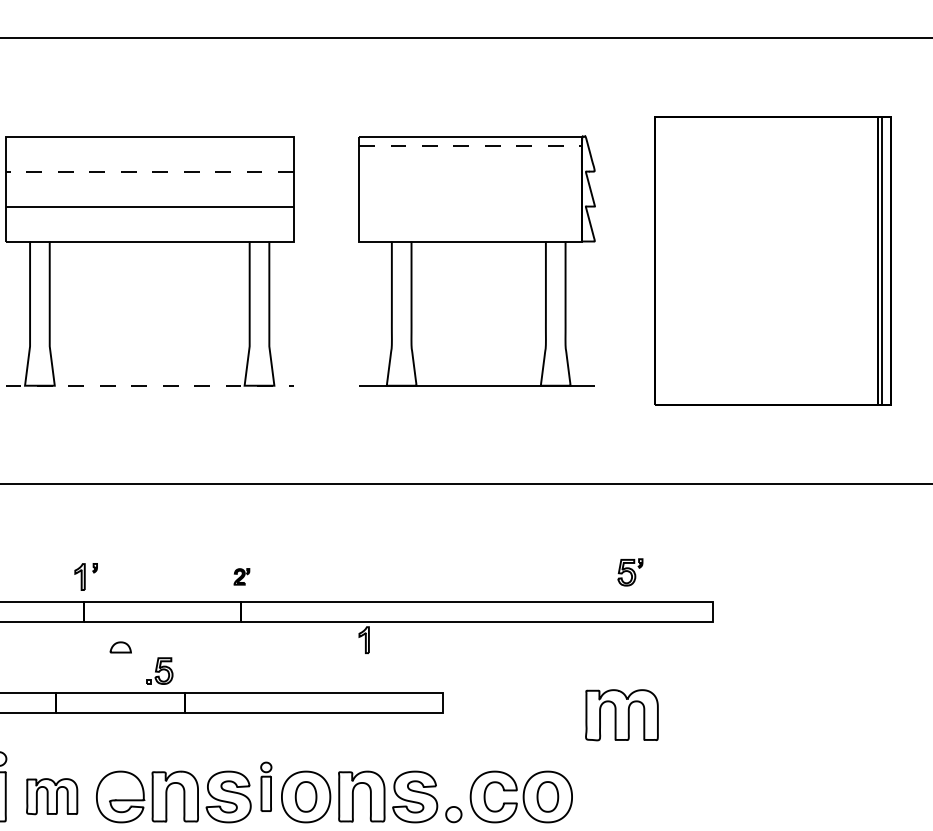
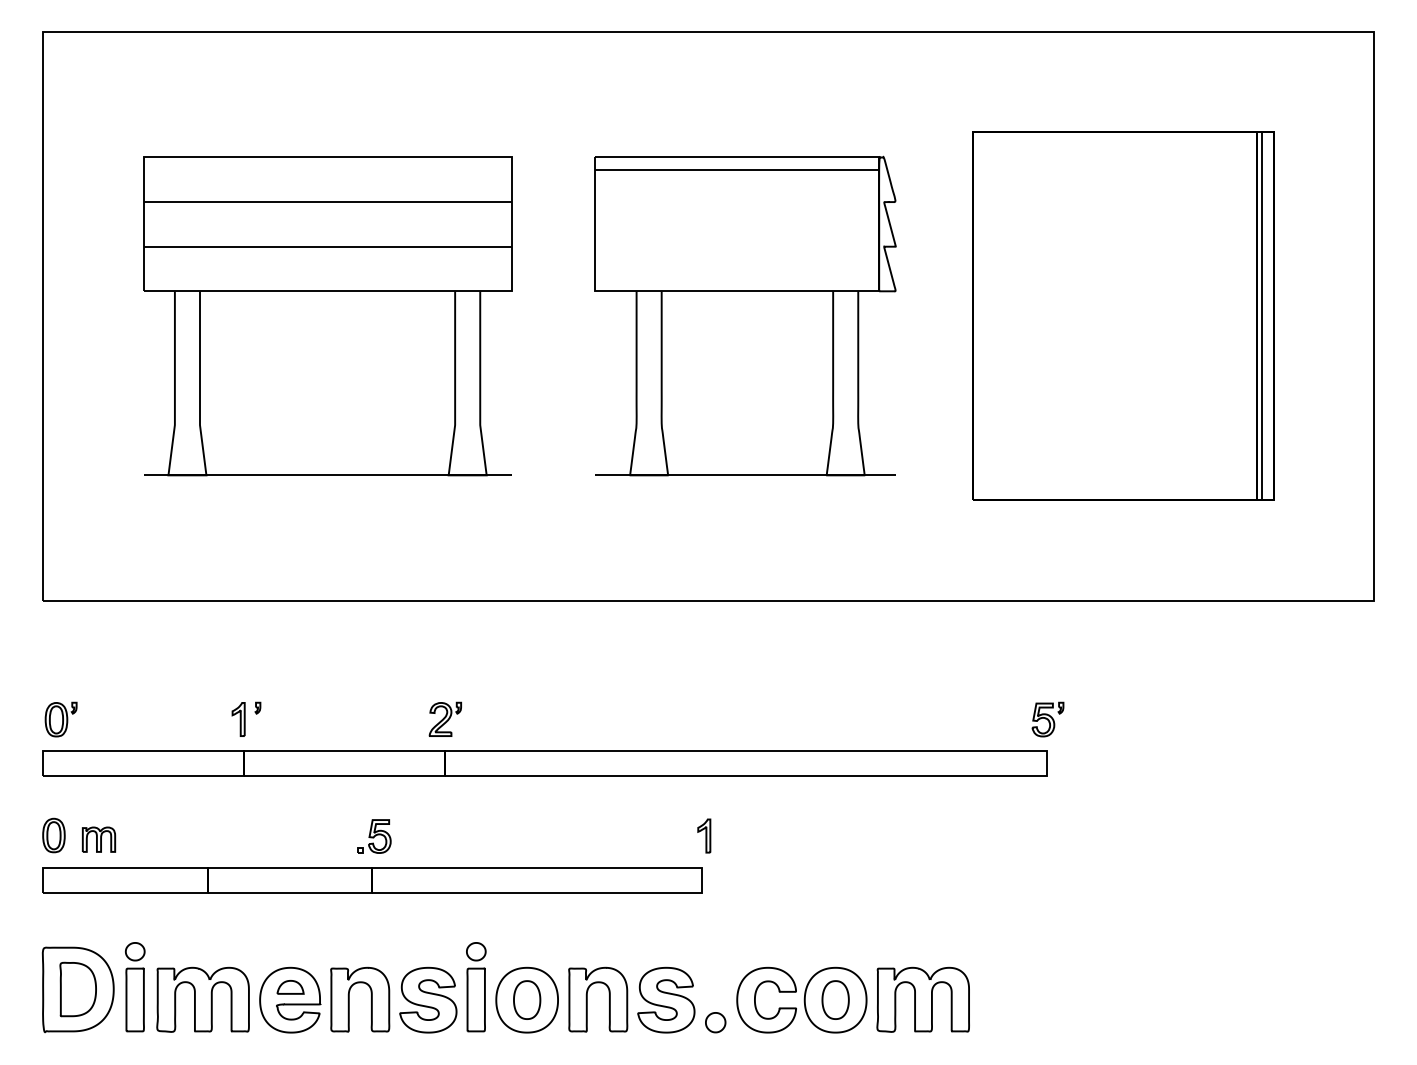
line: (470, 146) -> (737, 170), dashed -> solid
line: (149, 171) -> (327, 202), dashed -> solid
line: (150, 385) -> (328, 475), dashed -> solid
part: (630, 572) -> (1047, 719), moved
part: (241, 576) -> (444, 718), size x1.67
part: (364, 639) -> (704, 835), moved
part: (120, 647) -> (290, 987), moved
part: (159, 671) -> (374, 836), moved
part: (621, 714) -> (922, 999), moved
part: (266, 787) -> (476, 987), size x1.43
part: (51, 796) -> (202, 999), size x1.43

